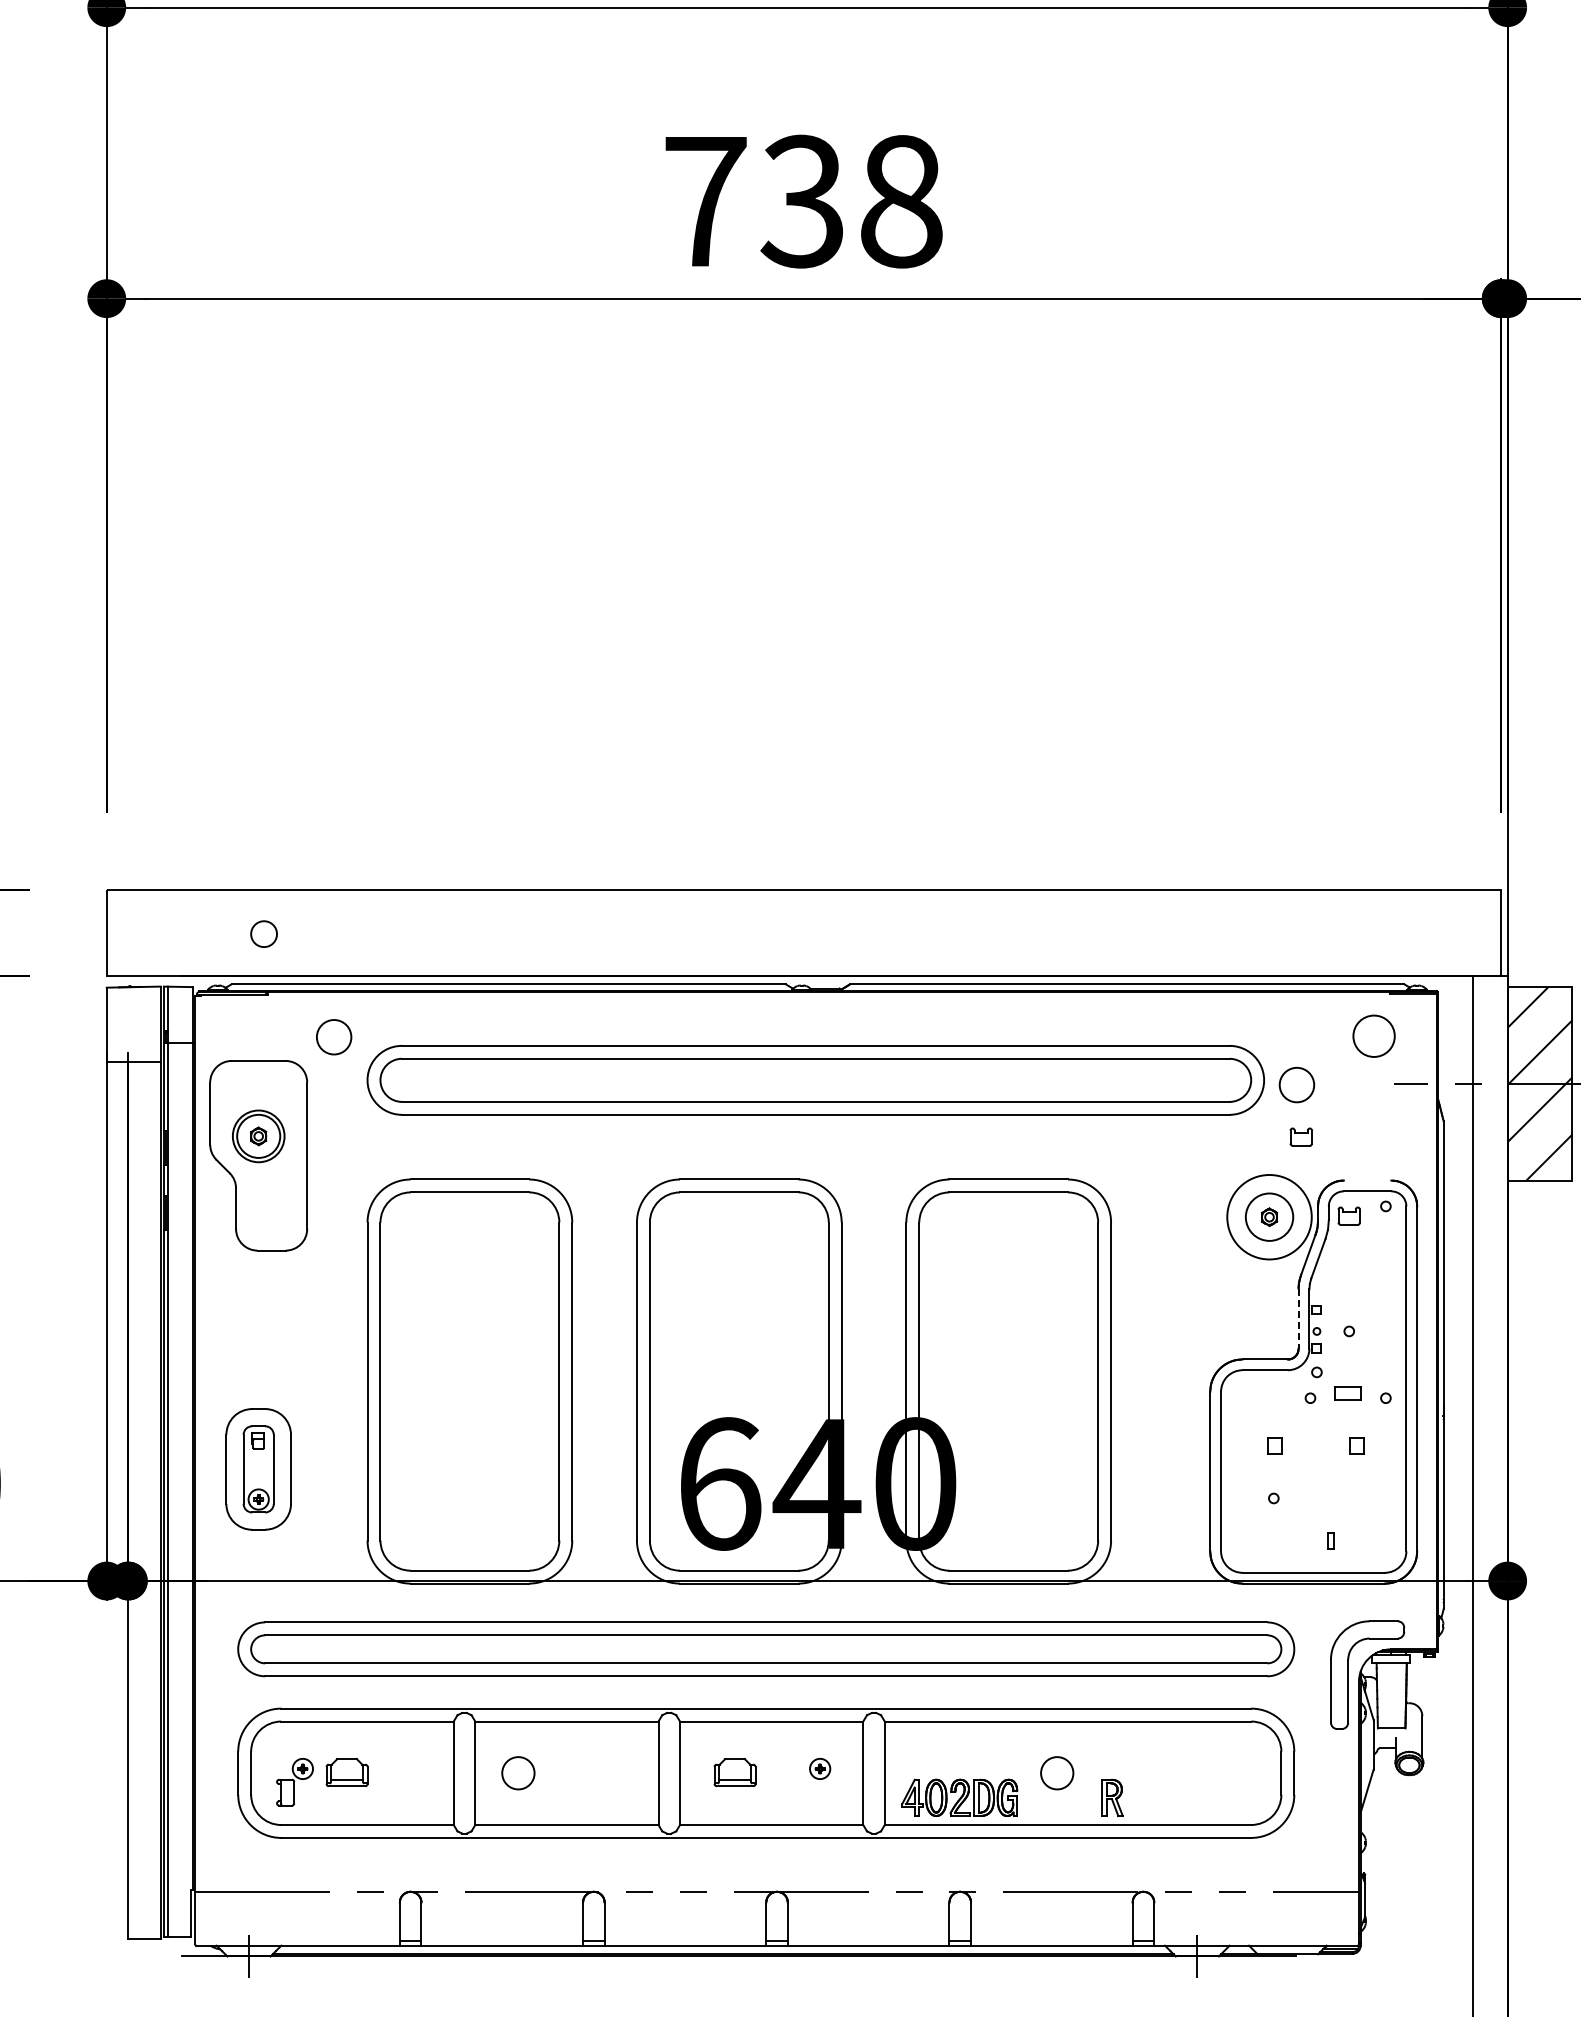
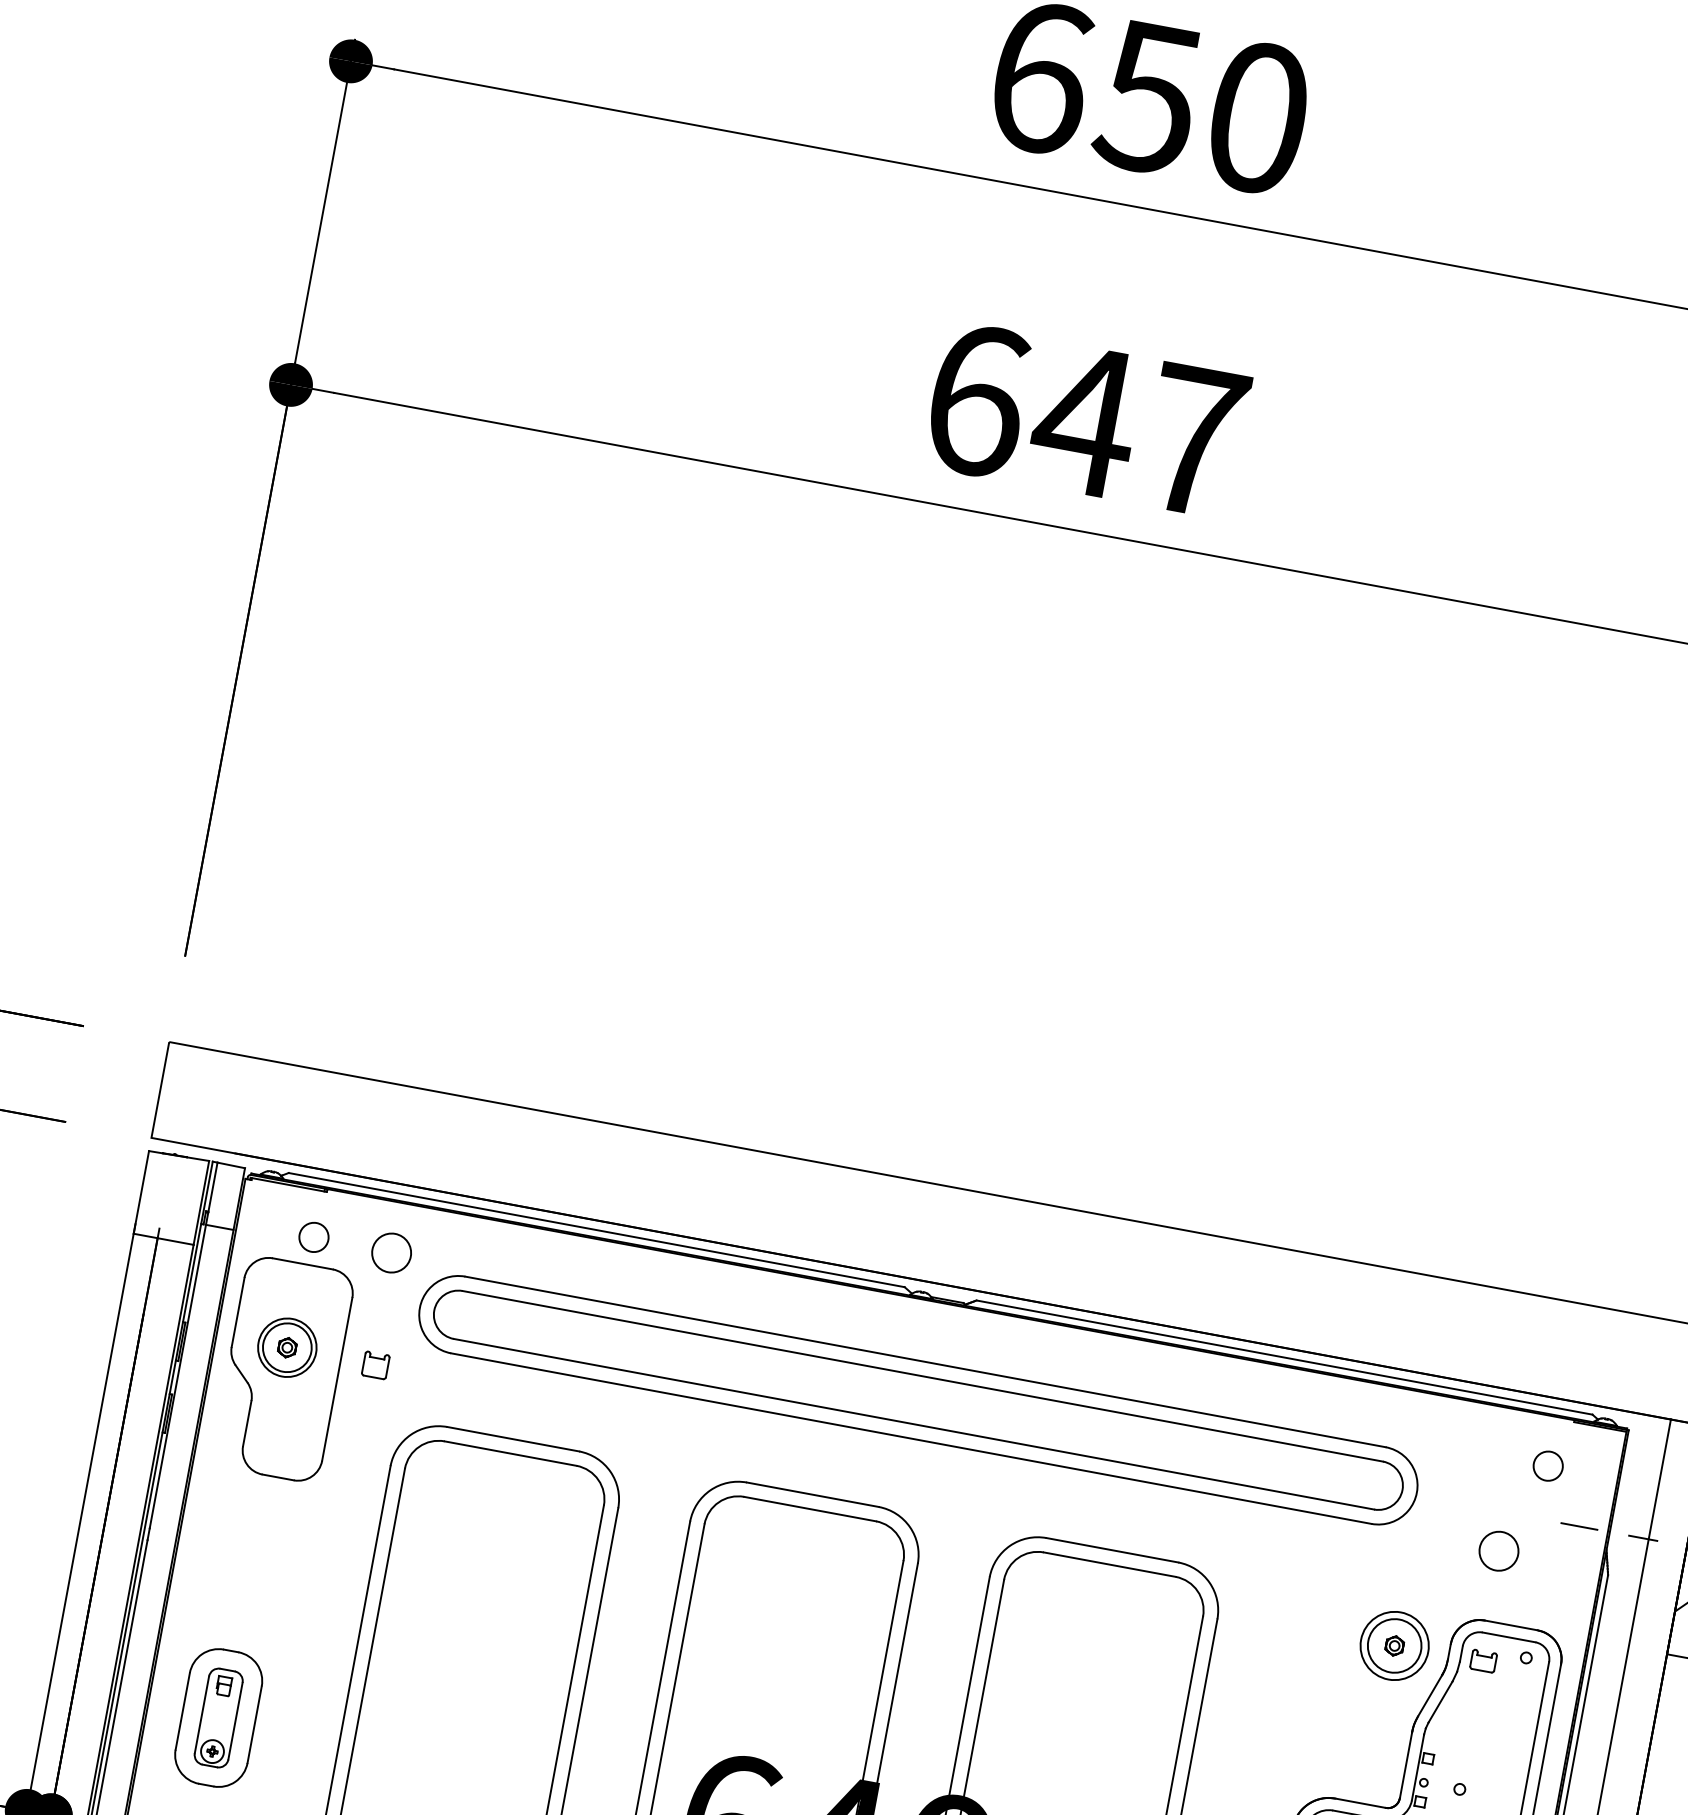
text: (803, 201) -> (1085, 420), 738 -> 647
circle: (263, 933) -> (313, 1236), moved
circle: (1373, 1035) -> (1547, 1465), size x0.62
circle: (1296, 1085) -> (1498, 1551), moved
part: (337, 1136) -> (374, 1364), added
part: (1300, 1136) -> (1445, 1562), removed
line: (1367, 1180) -> (1511, 1625), added
circle: (1269, 1217) -> (1394, 1646), size x0.71
line: (1298, 1319) -> (1405, 1765), dashed -> solid

